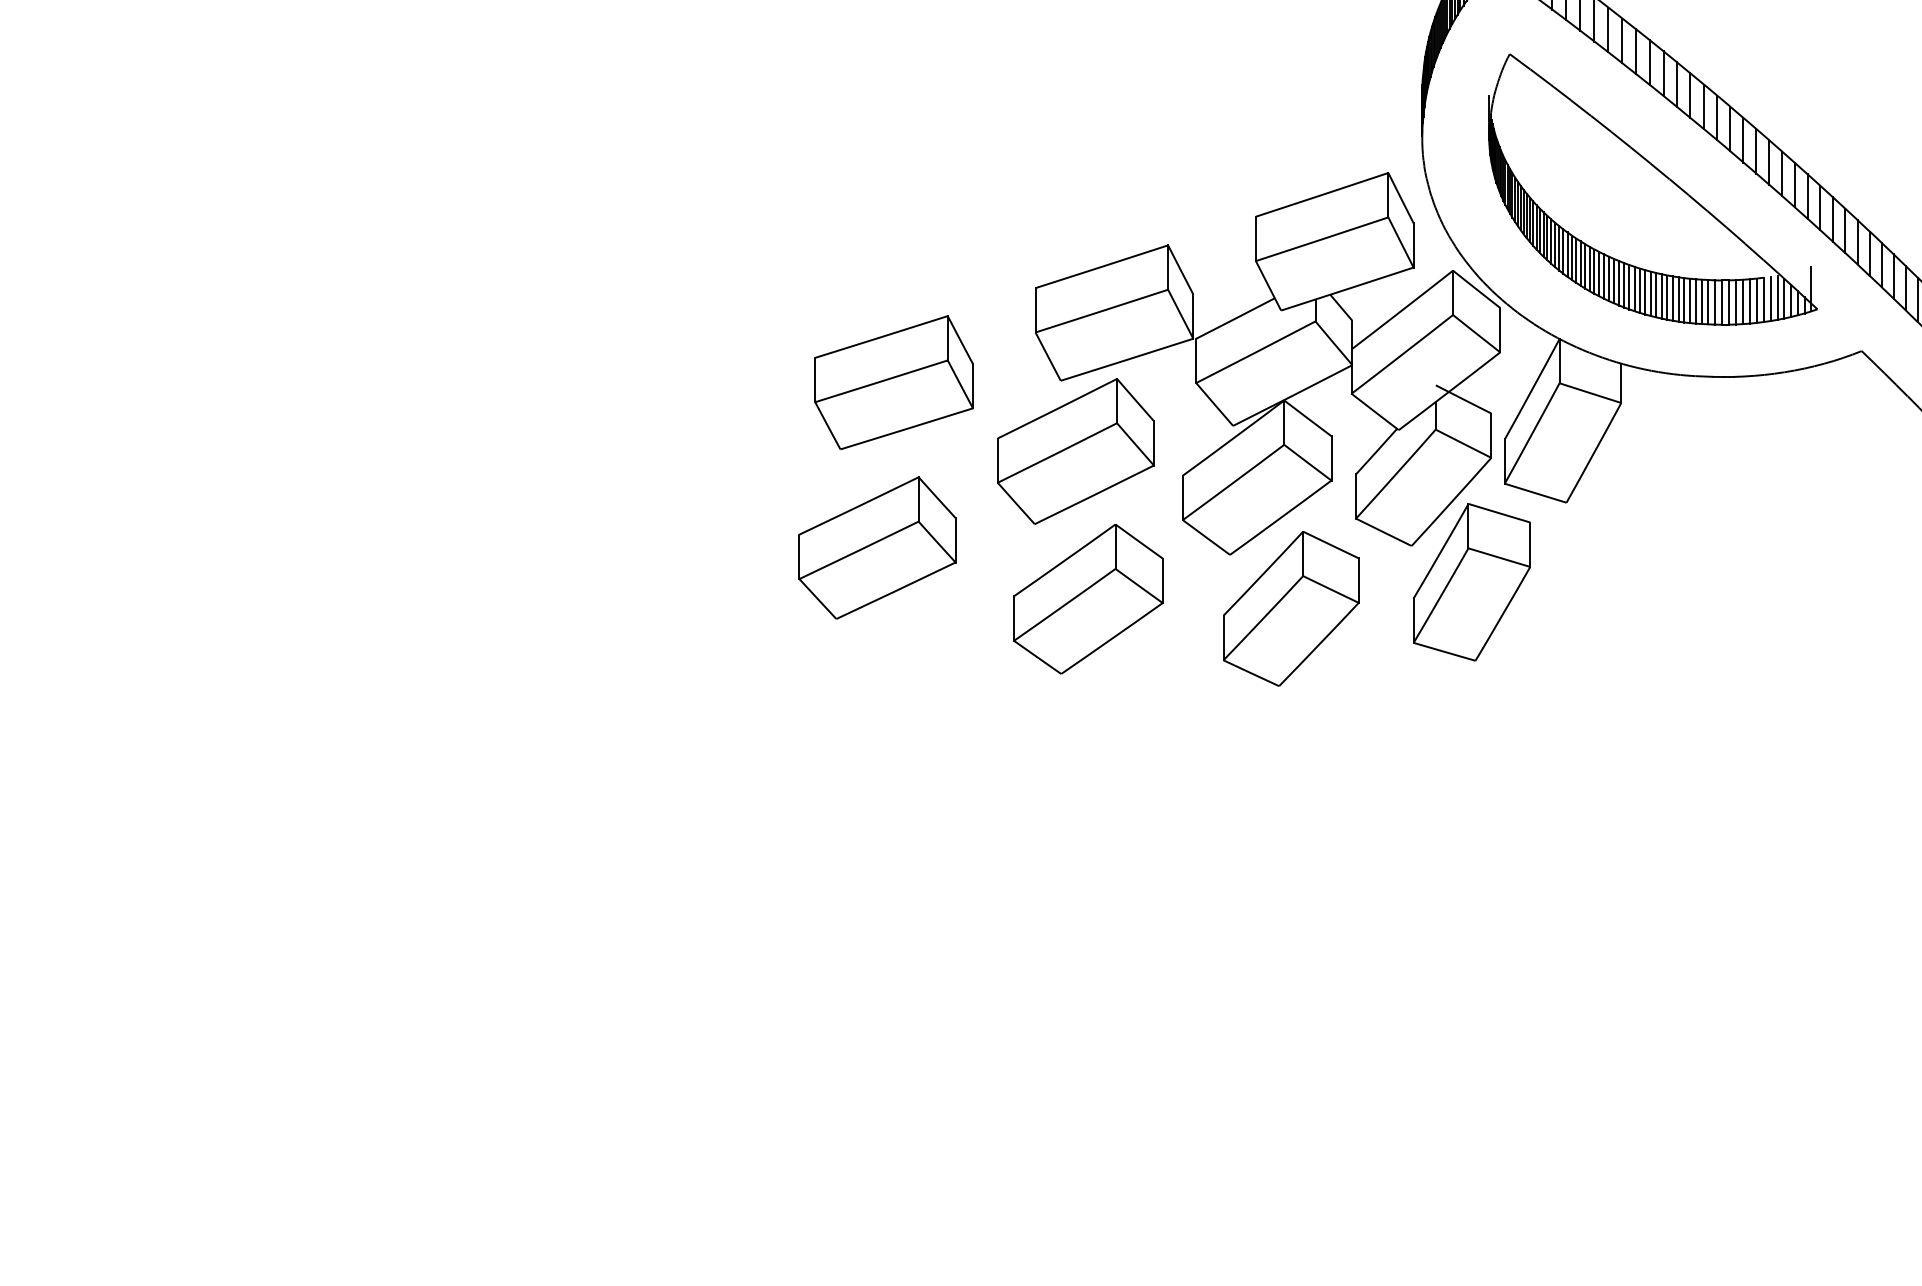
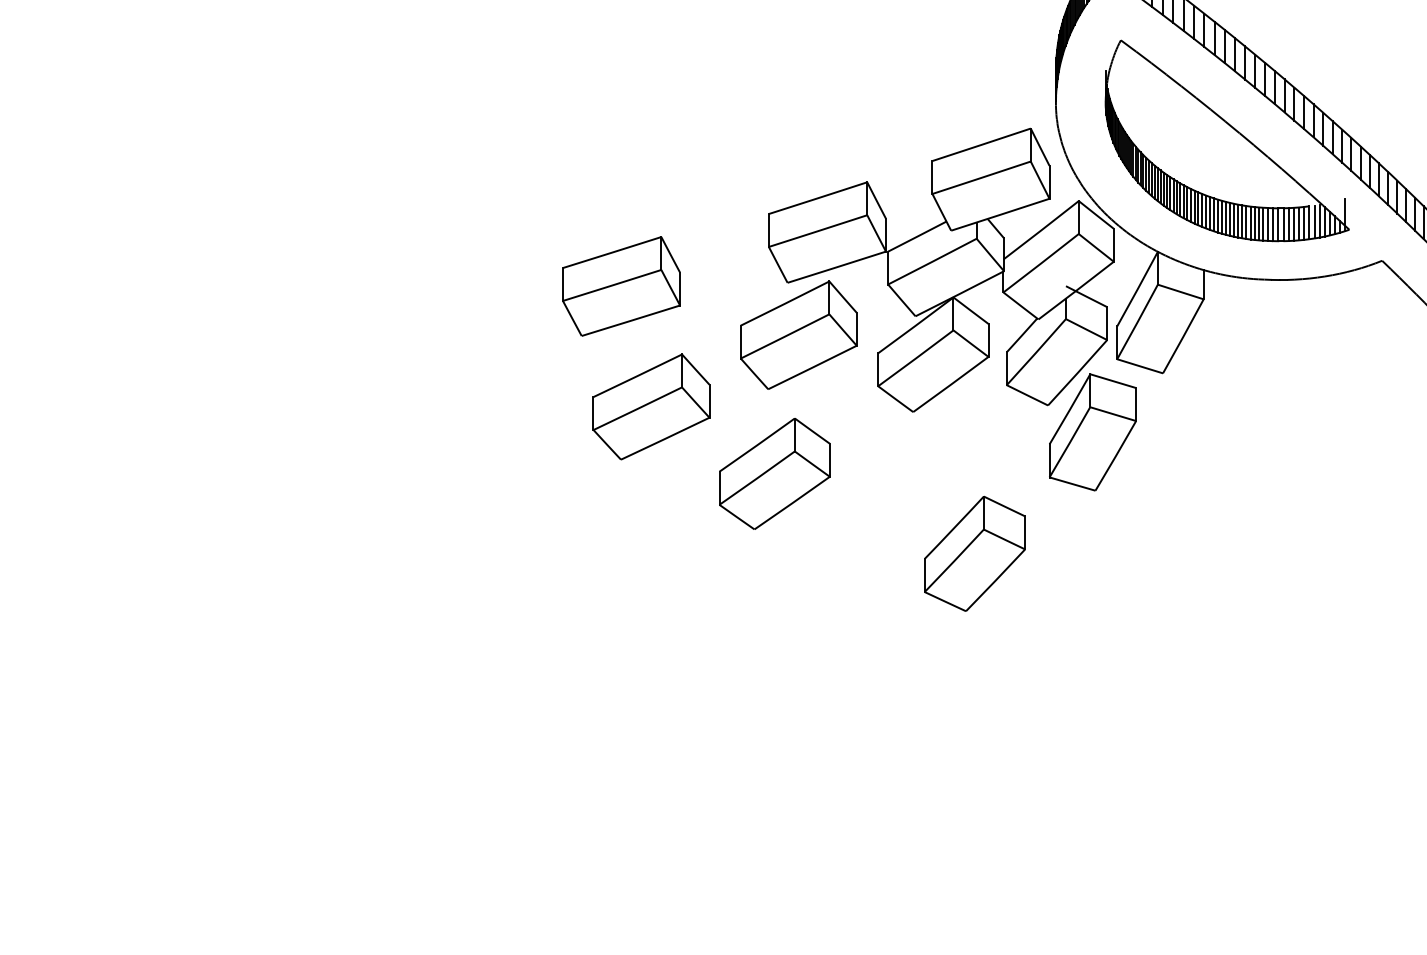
part: (893, 382) -> (621, 286), moved
part: (1088, 599) -> (774, 474), moved
part: (1291, 608) -> (975, 553), moved

